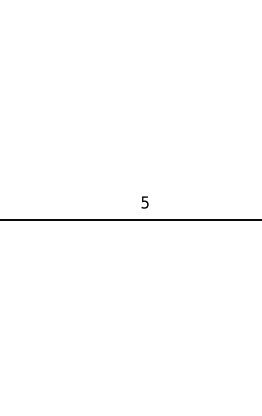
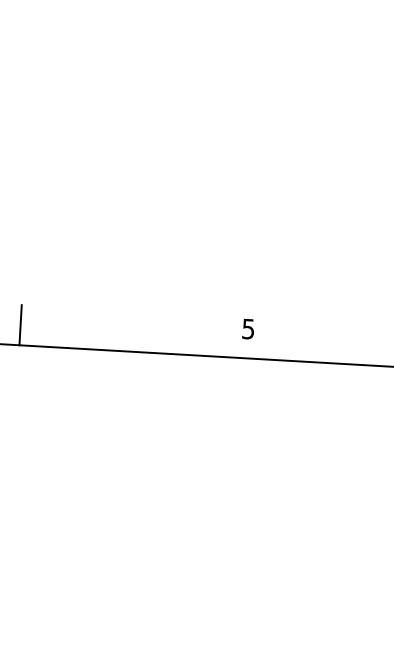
line: (8, 207) -> (21, 324), added

